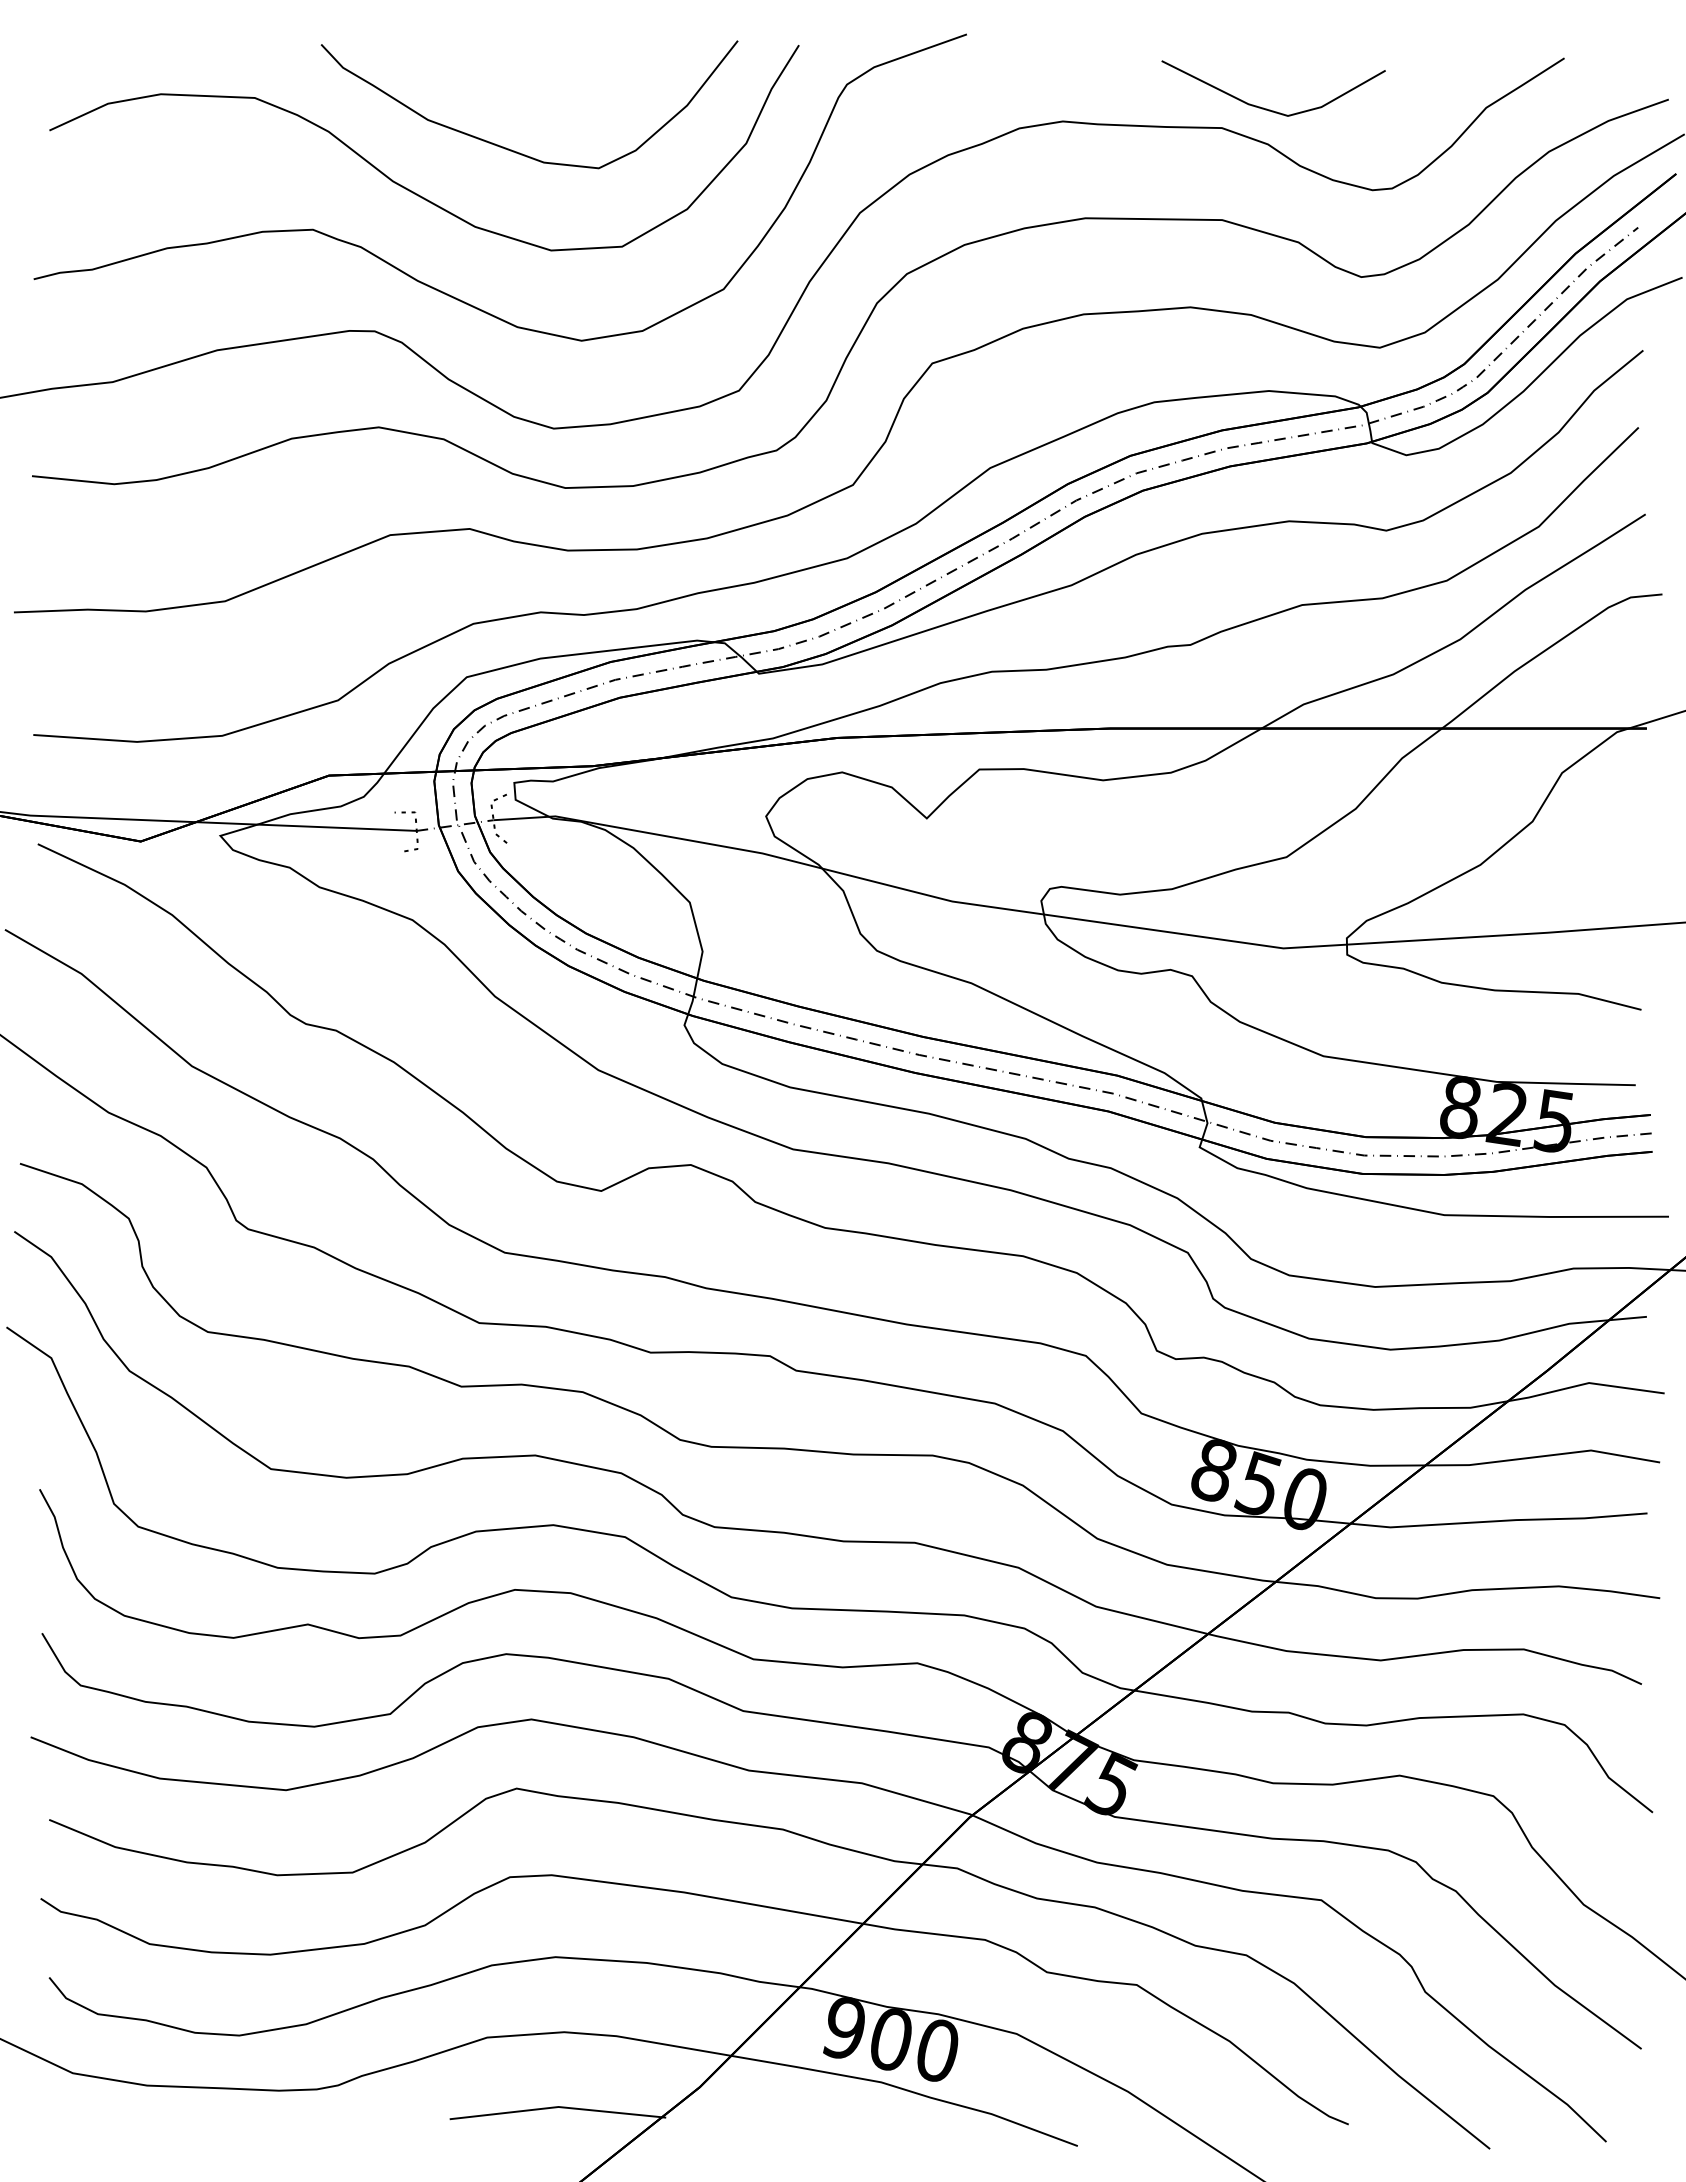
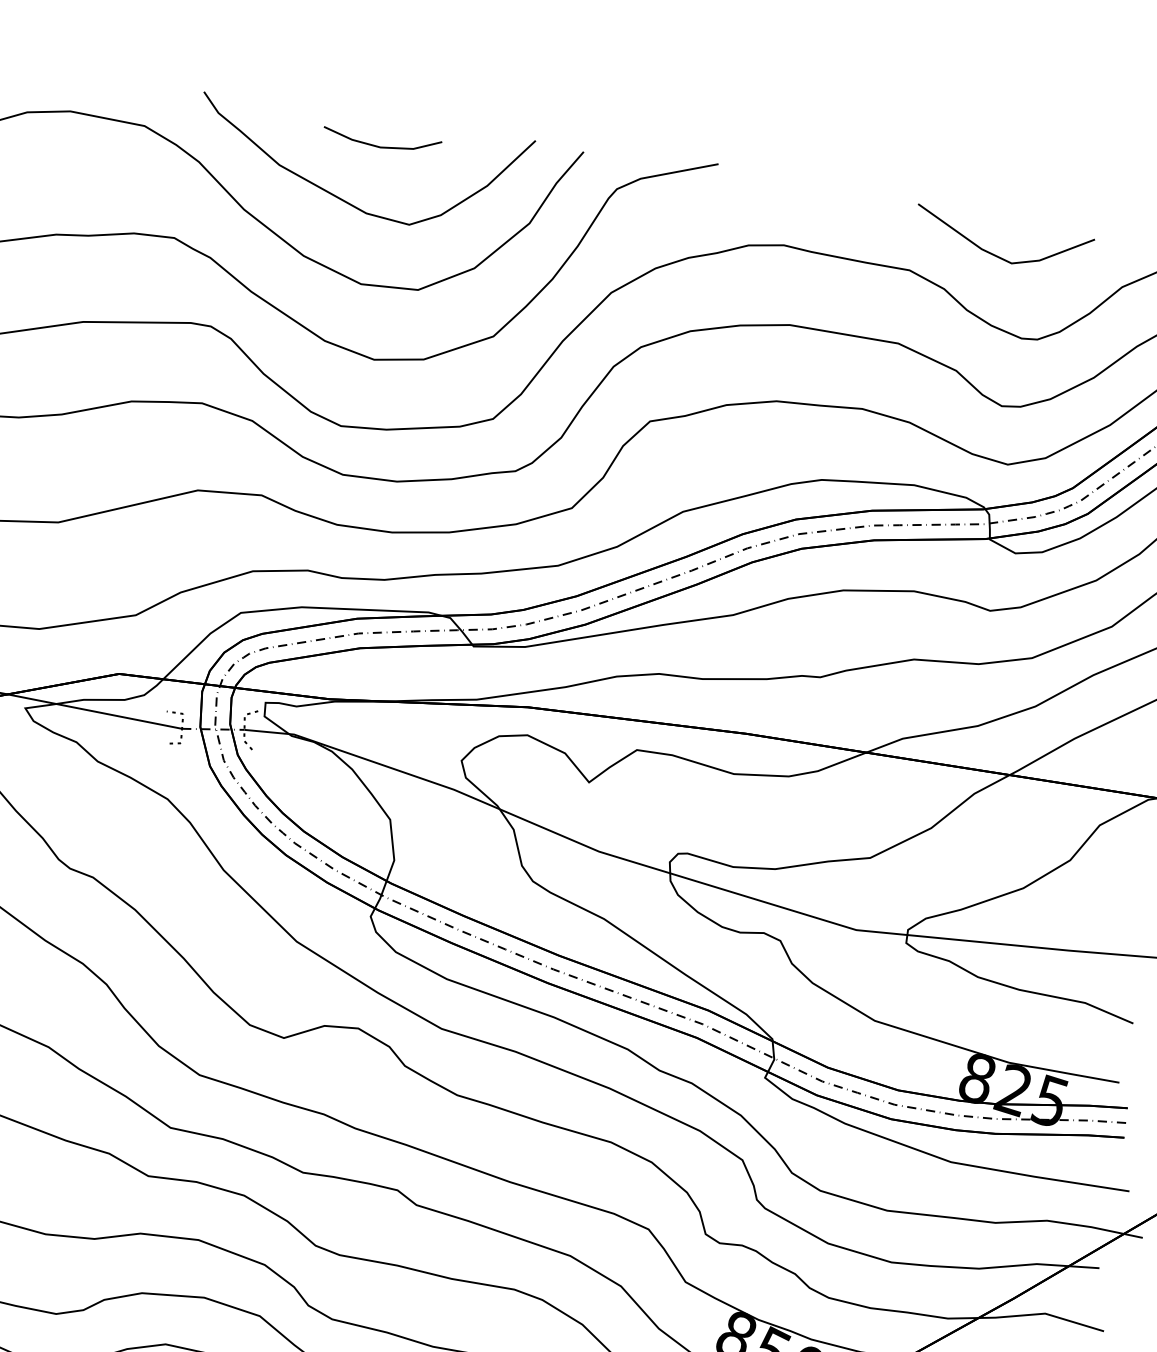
line: (549, 77) -> (381, 146), added
line: (1267, 108) -> (996, 254), moved

